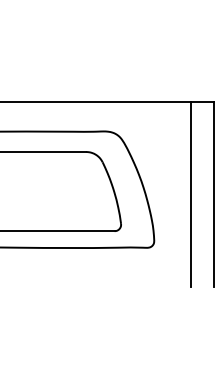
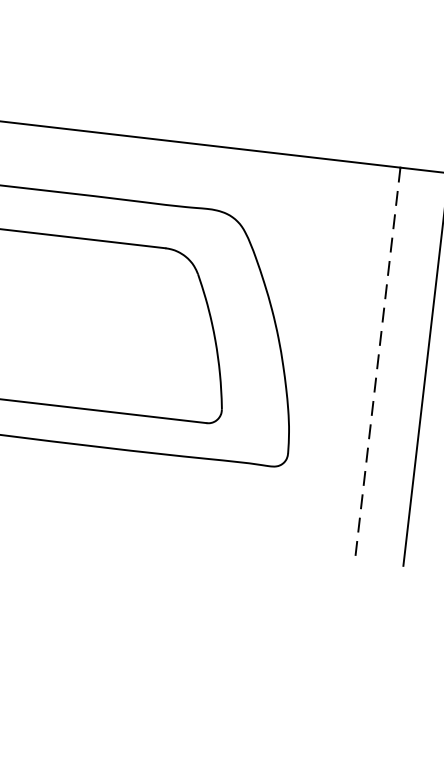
line: (191, 194) -> (378, 364), solid -> dashed

